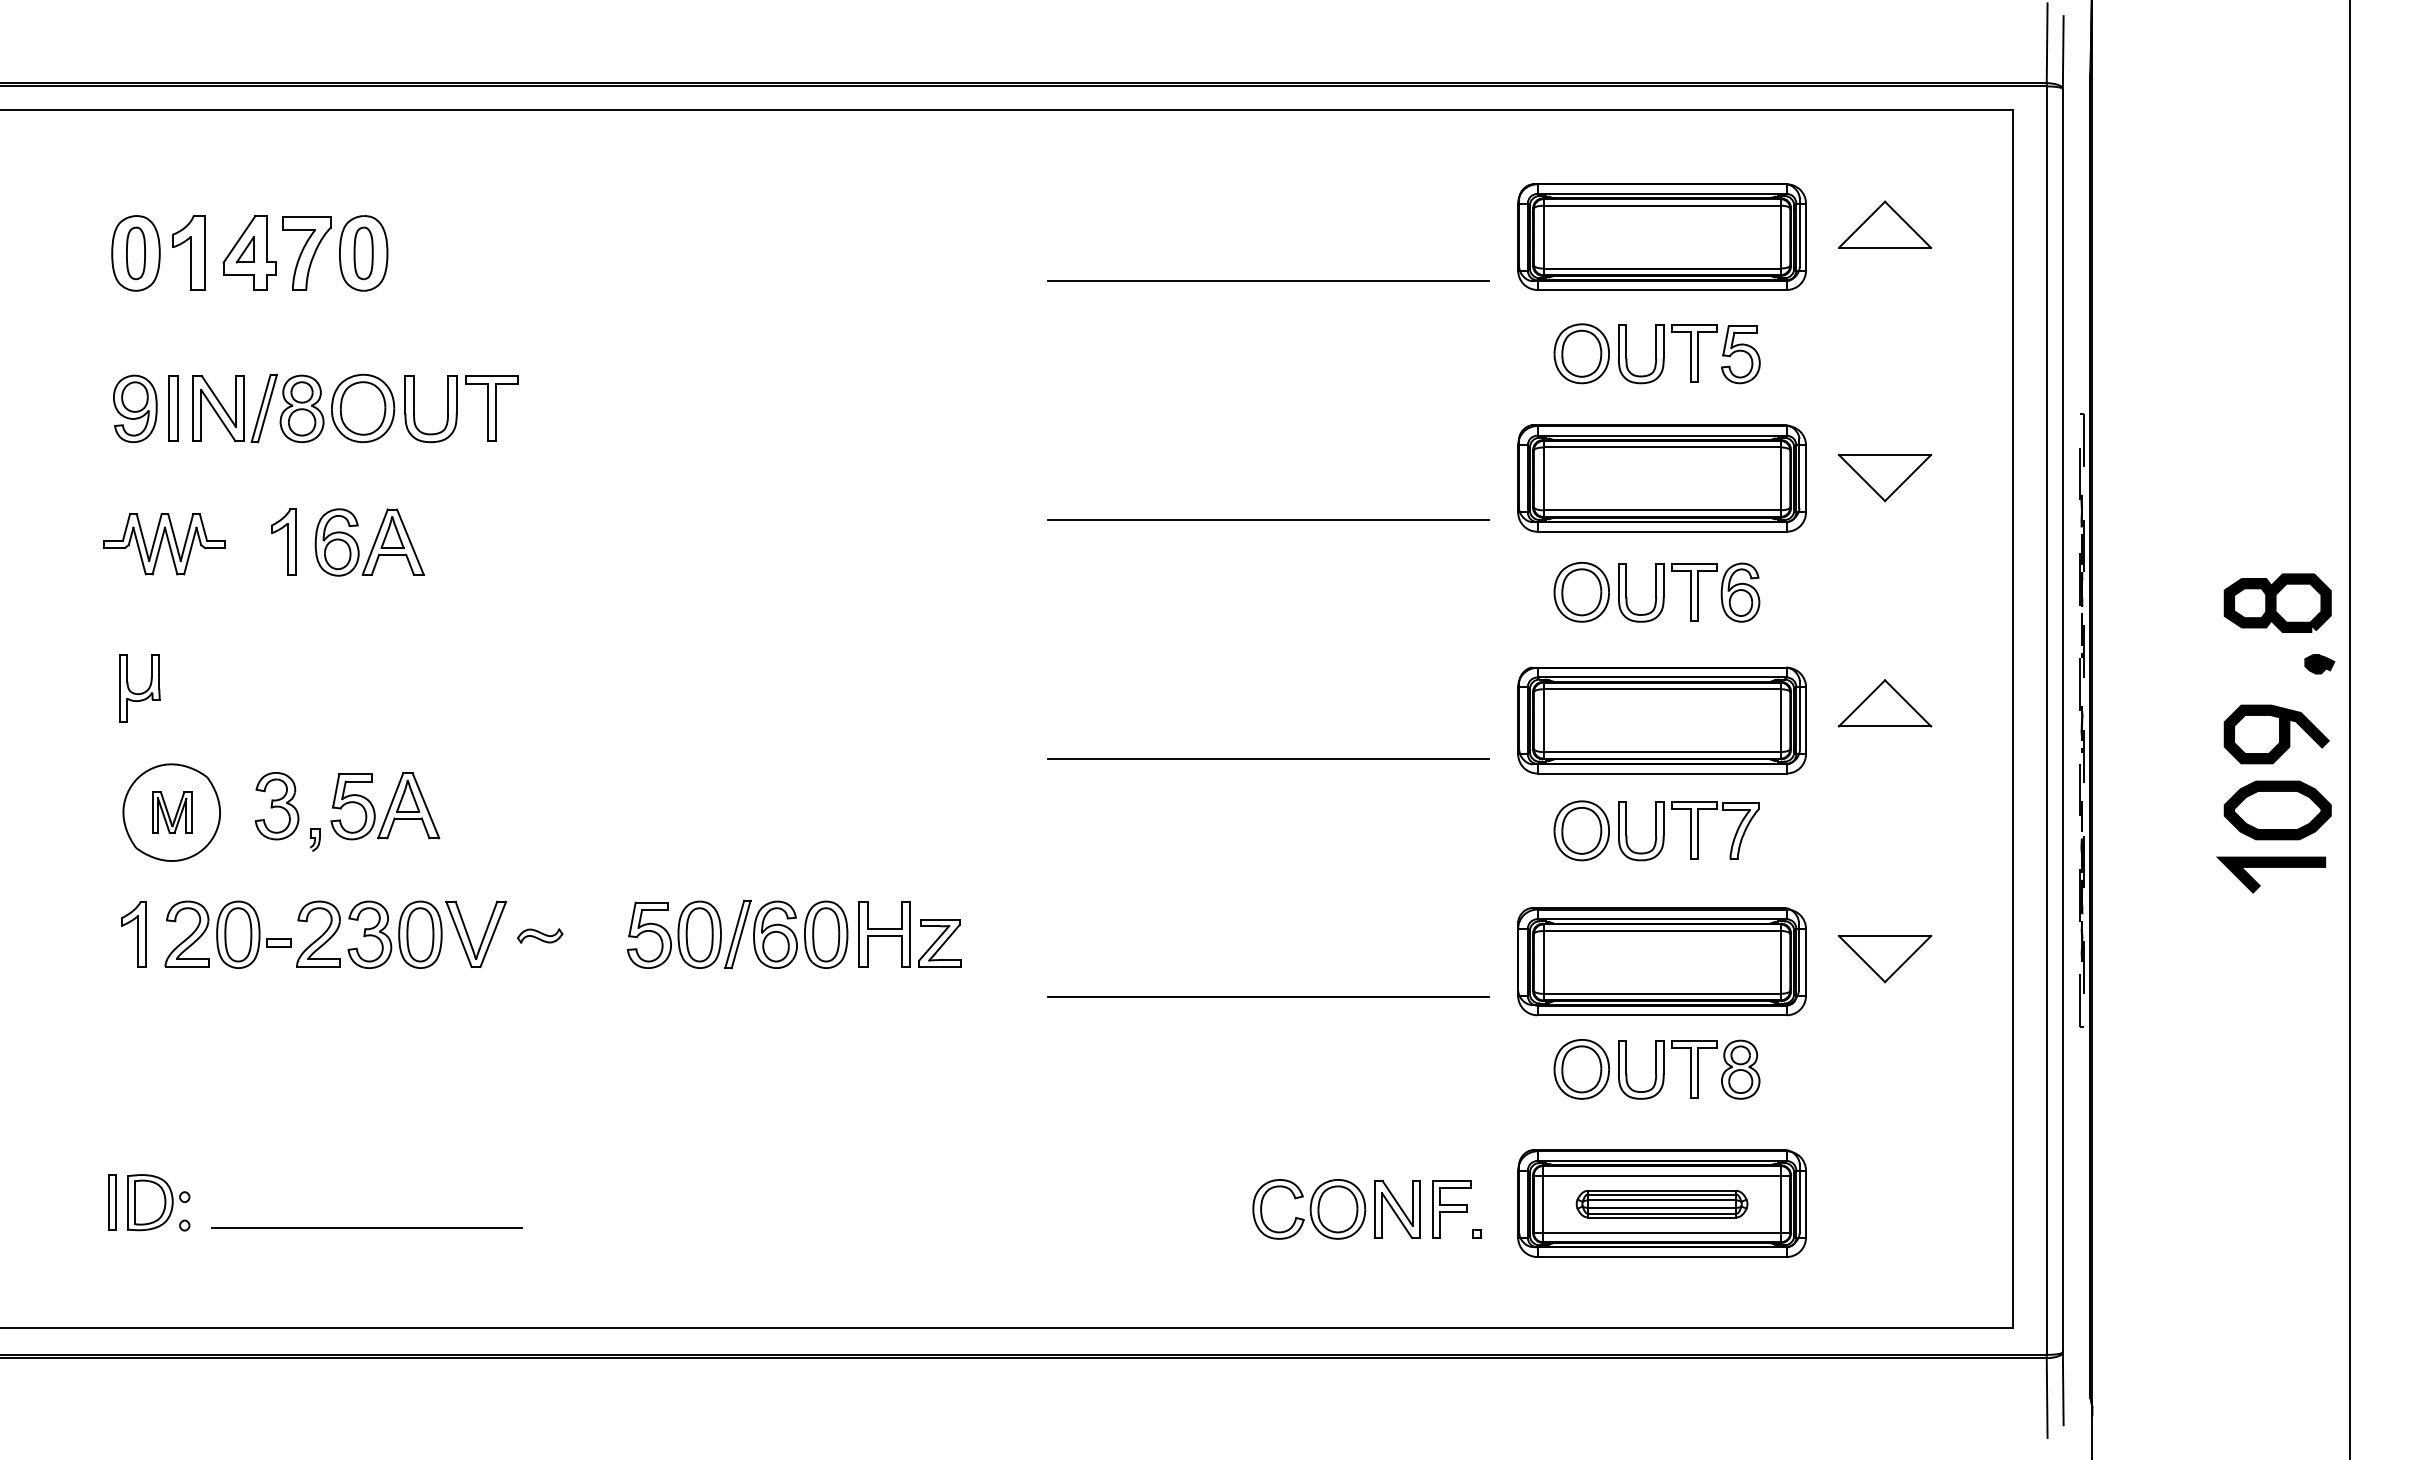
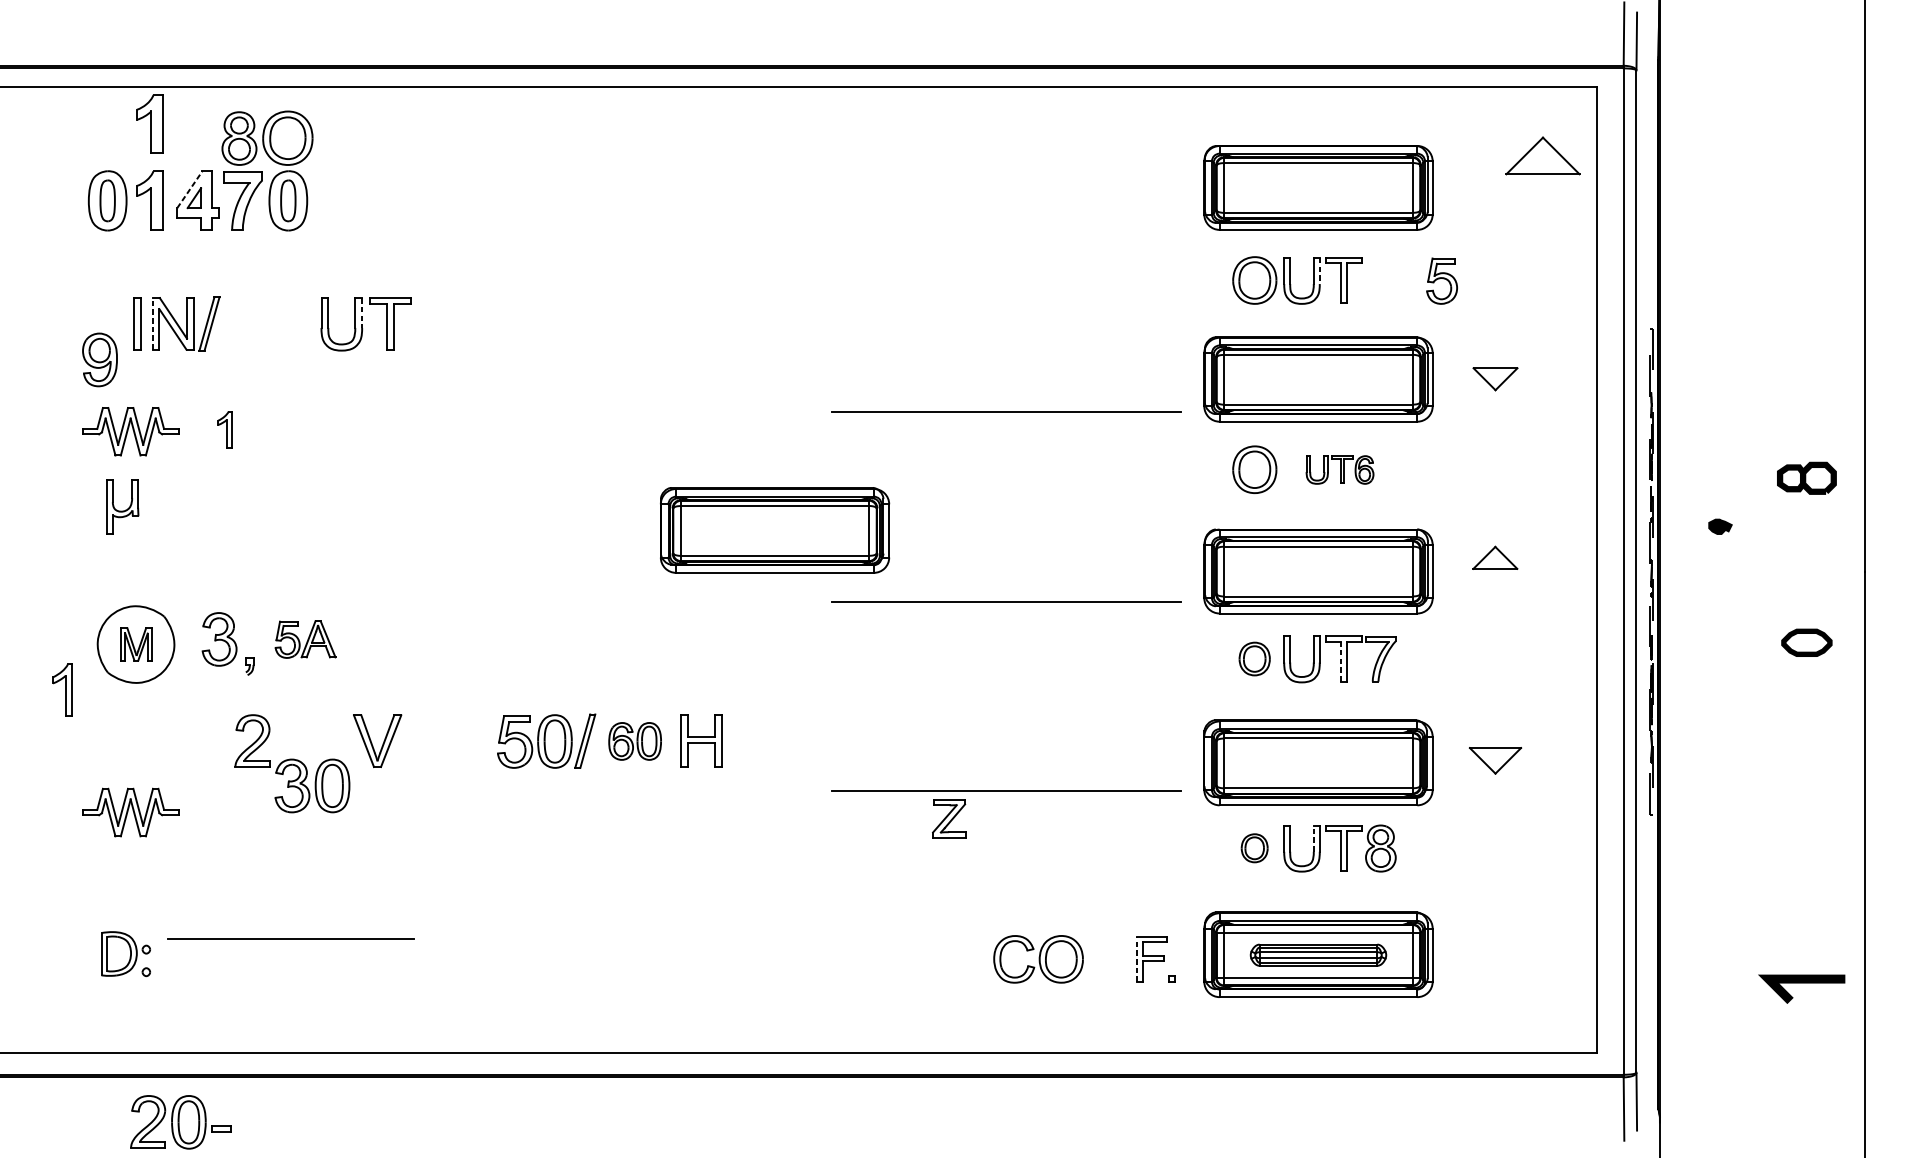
part: (188, 156) -> (149, 123), added
part: (1885, 224) -> (1543, 155), moved
line: (239, 238) -> (189, 189), solid -> dashed
line: (1268, 281) -> (1006, 223), removed
line: (1663, 342) -> (1319, 271), solid -> dashed
part: (1740, 354) -> (1441, 281), moved
line: (456, 394) -> (361, 312), solid -> dashed
part: (135, 408) -> (100, 359), moved
line: (192, 408) -> (152, 323), solid -> dashed
part: (337, 408) -> (267, 138), moved
part: (1885, 478) -> (1495, 379), size x0.6
part: (283, 541) -> (224, 429), size x0.7
part: (369, 542) -> (292, 430), removed
part: (1689, 592) -> (1340, 469), size x0.6
part: (2277, 602) -> (1806, 477), size x0.7
part: (2319, 664) -> (1720, 527), moved
part: (976, 668) -> (774, 530), added
part: (139, 688) -> (122, 507), moved
part: (1884, 703) -> (1494, 557), size x0.6
curve: (2279, 734) -> (1808, 582), removed
part: (385, 806) -> (305, 639), size x0.7
part: (2277, 810) -> (1806, 642), size x0.6
part: (1581, 830) -> (1254, 658), size x0.7
line: (1690, 833) -> (1341, 661), solid -> dashed
line: (2271, 867) -> (1802, 983), moved
part: (133, 934) -> (62, 690), moved
part: (227, 934) -> (180, 1122), moved
part: (394, 934) -> (311, 785), moved
part: (800, 934) -> (634, 741), size x0.7
part: (540, 935) -> (428, 742), removed
part: (939, 943) -> (949, 819), moved
part: (1885, 959) -> (1495, 761), size x0.7
part: (164, 1024) -> (130, 812), added
line: (1656, 1056) -> (1314, 838), solid -> dashed
part: (1581, 1069) -> (1254, 848), size x0.6
part: (112, 1202) -> (89, 953), removed
part: (1397, 1208) -> (1108, 958), removed
line: (1432, 1208) -> (1136, 958), solid -> dashed
line: (366, 1227) -> (290, 938), moved

